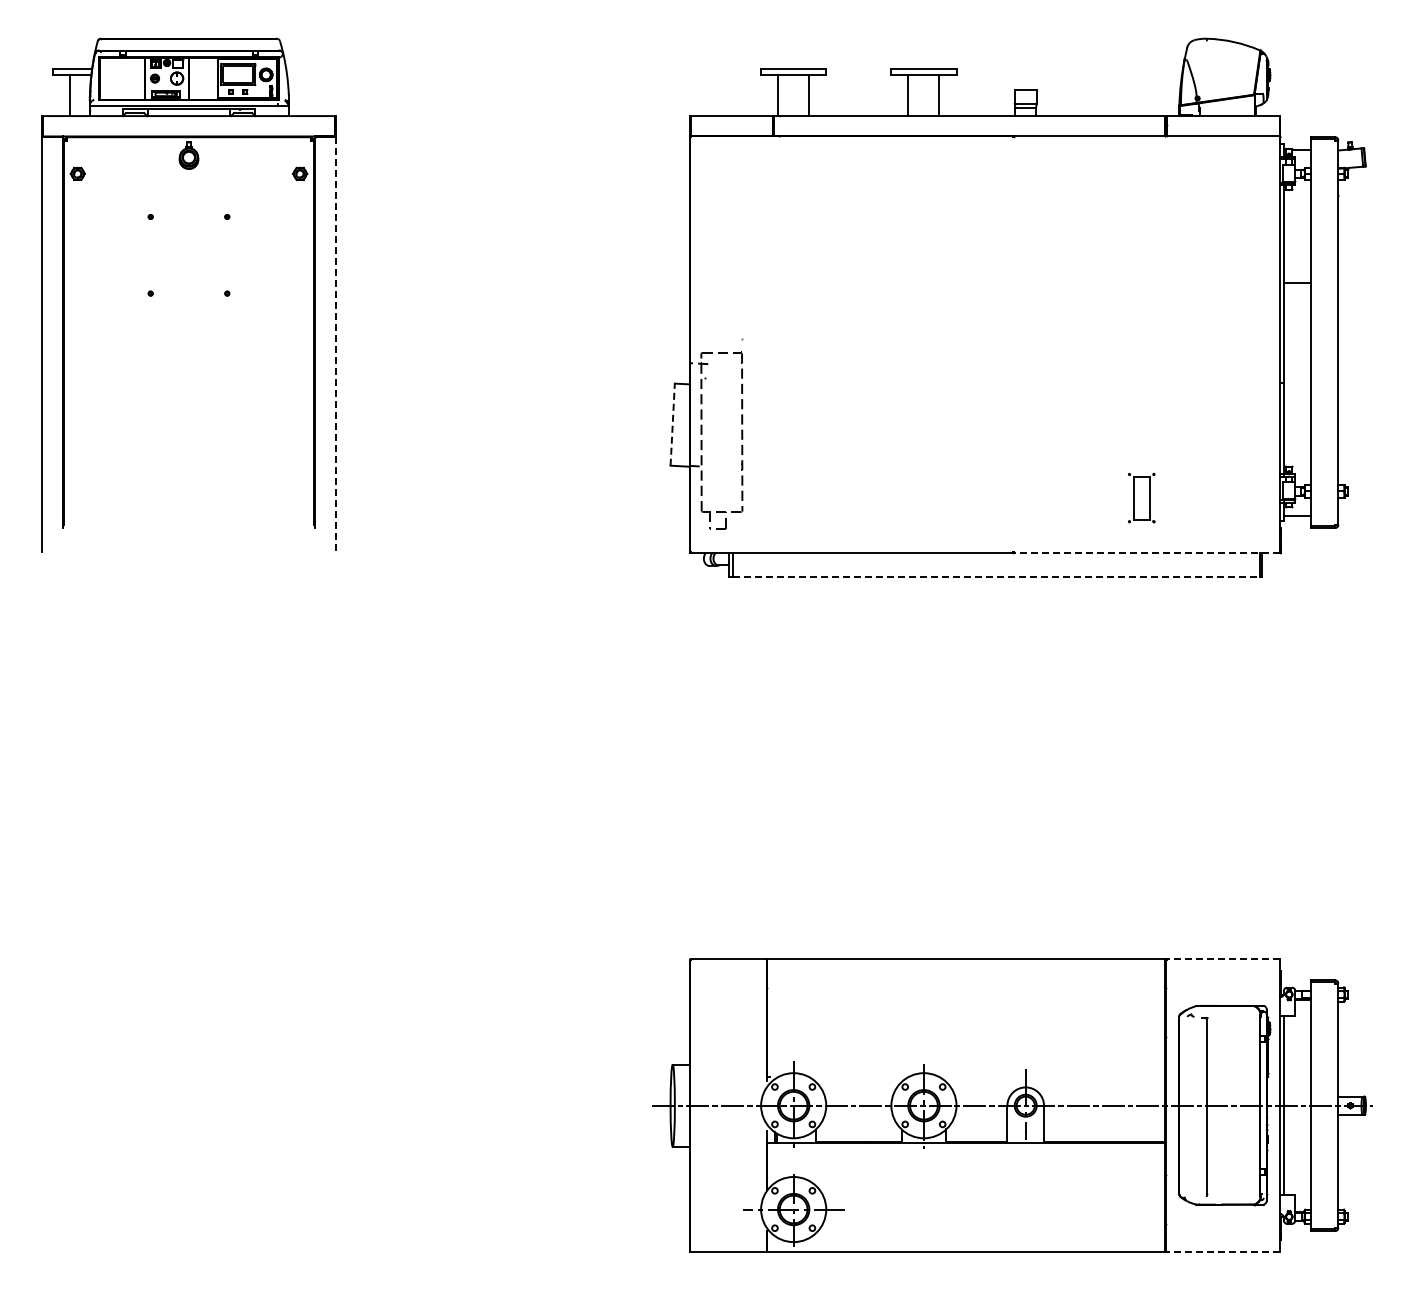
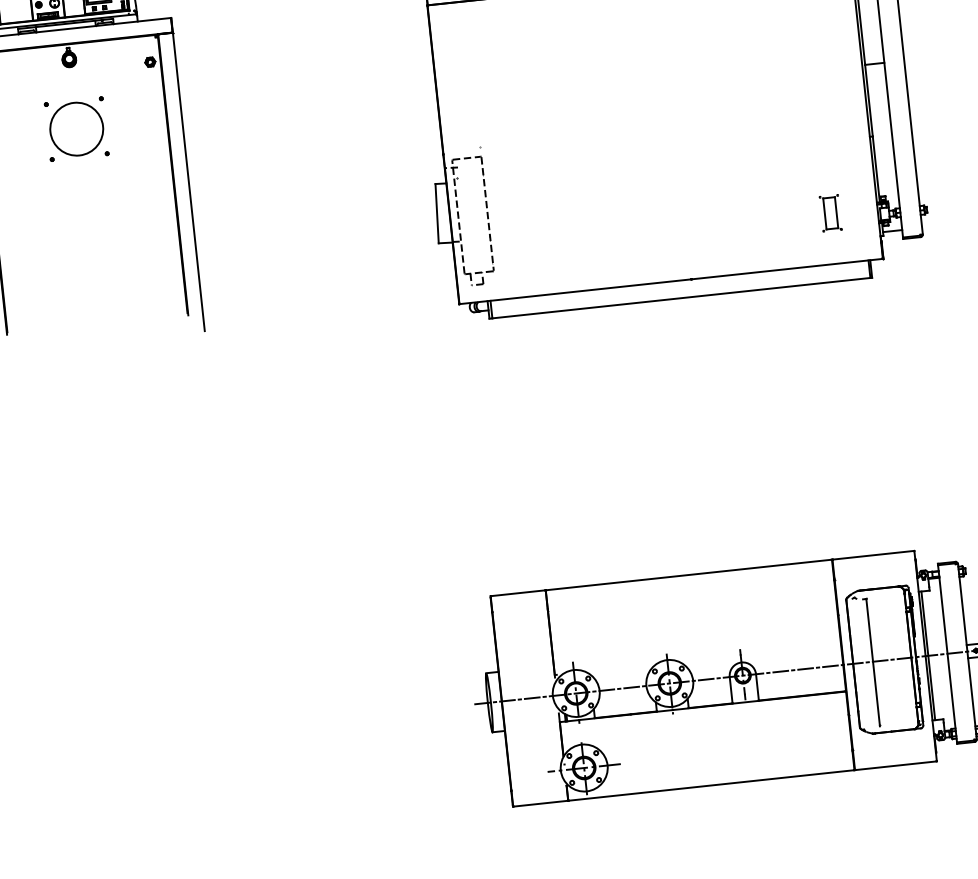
circle: (188, 254) -> (76, 128), added
line: (335, 344) -> (188, 181), dashed -> solid
line: (672, 424) -> (436, 213), dashed -> solid
part: (1141, 497) -> (830, 212), moved
line: (1146, 552) -> (787, 269), dashed -> solid
line: (997, 576) -> (682, 297), dashed -> solid
line: (1223, 959) -> (873, 555), dashed -> solid
line: (1223, 1252) -> (896, 765), dashed -> solid

